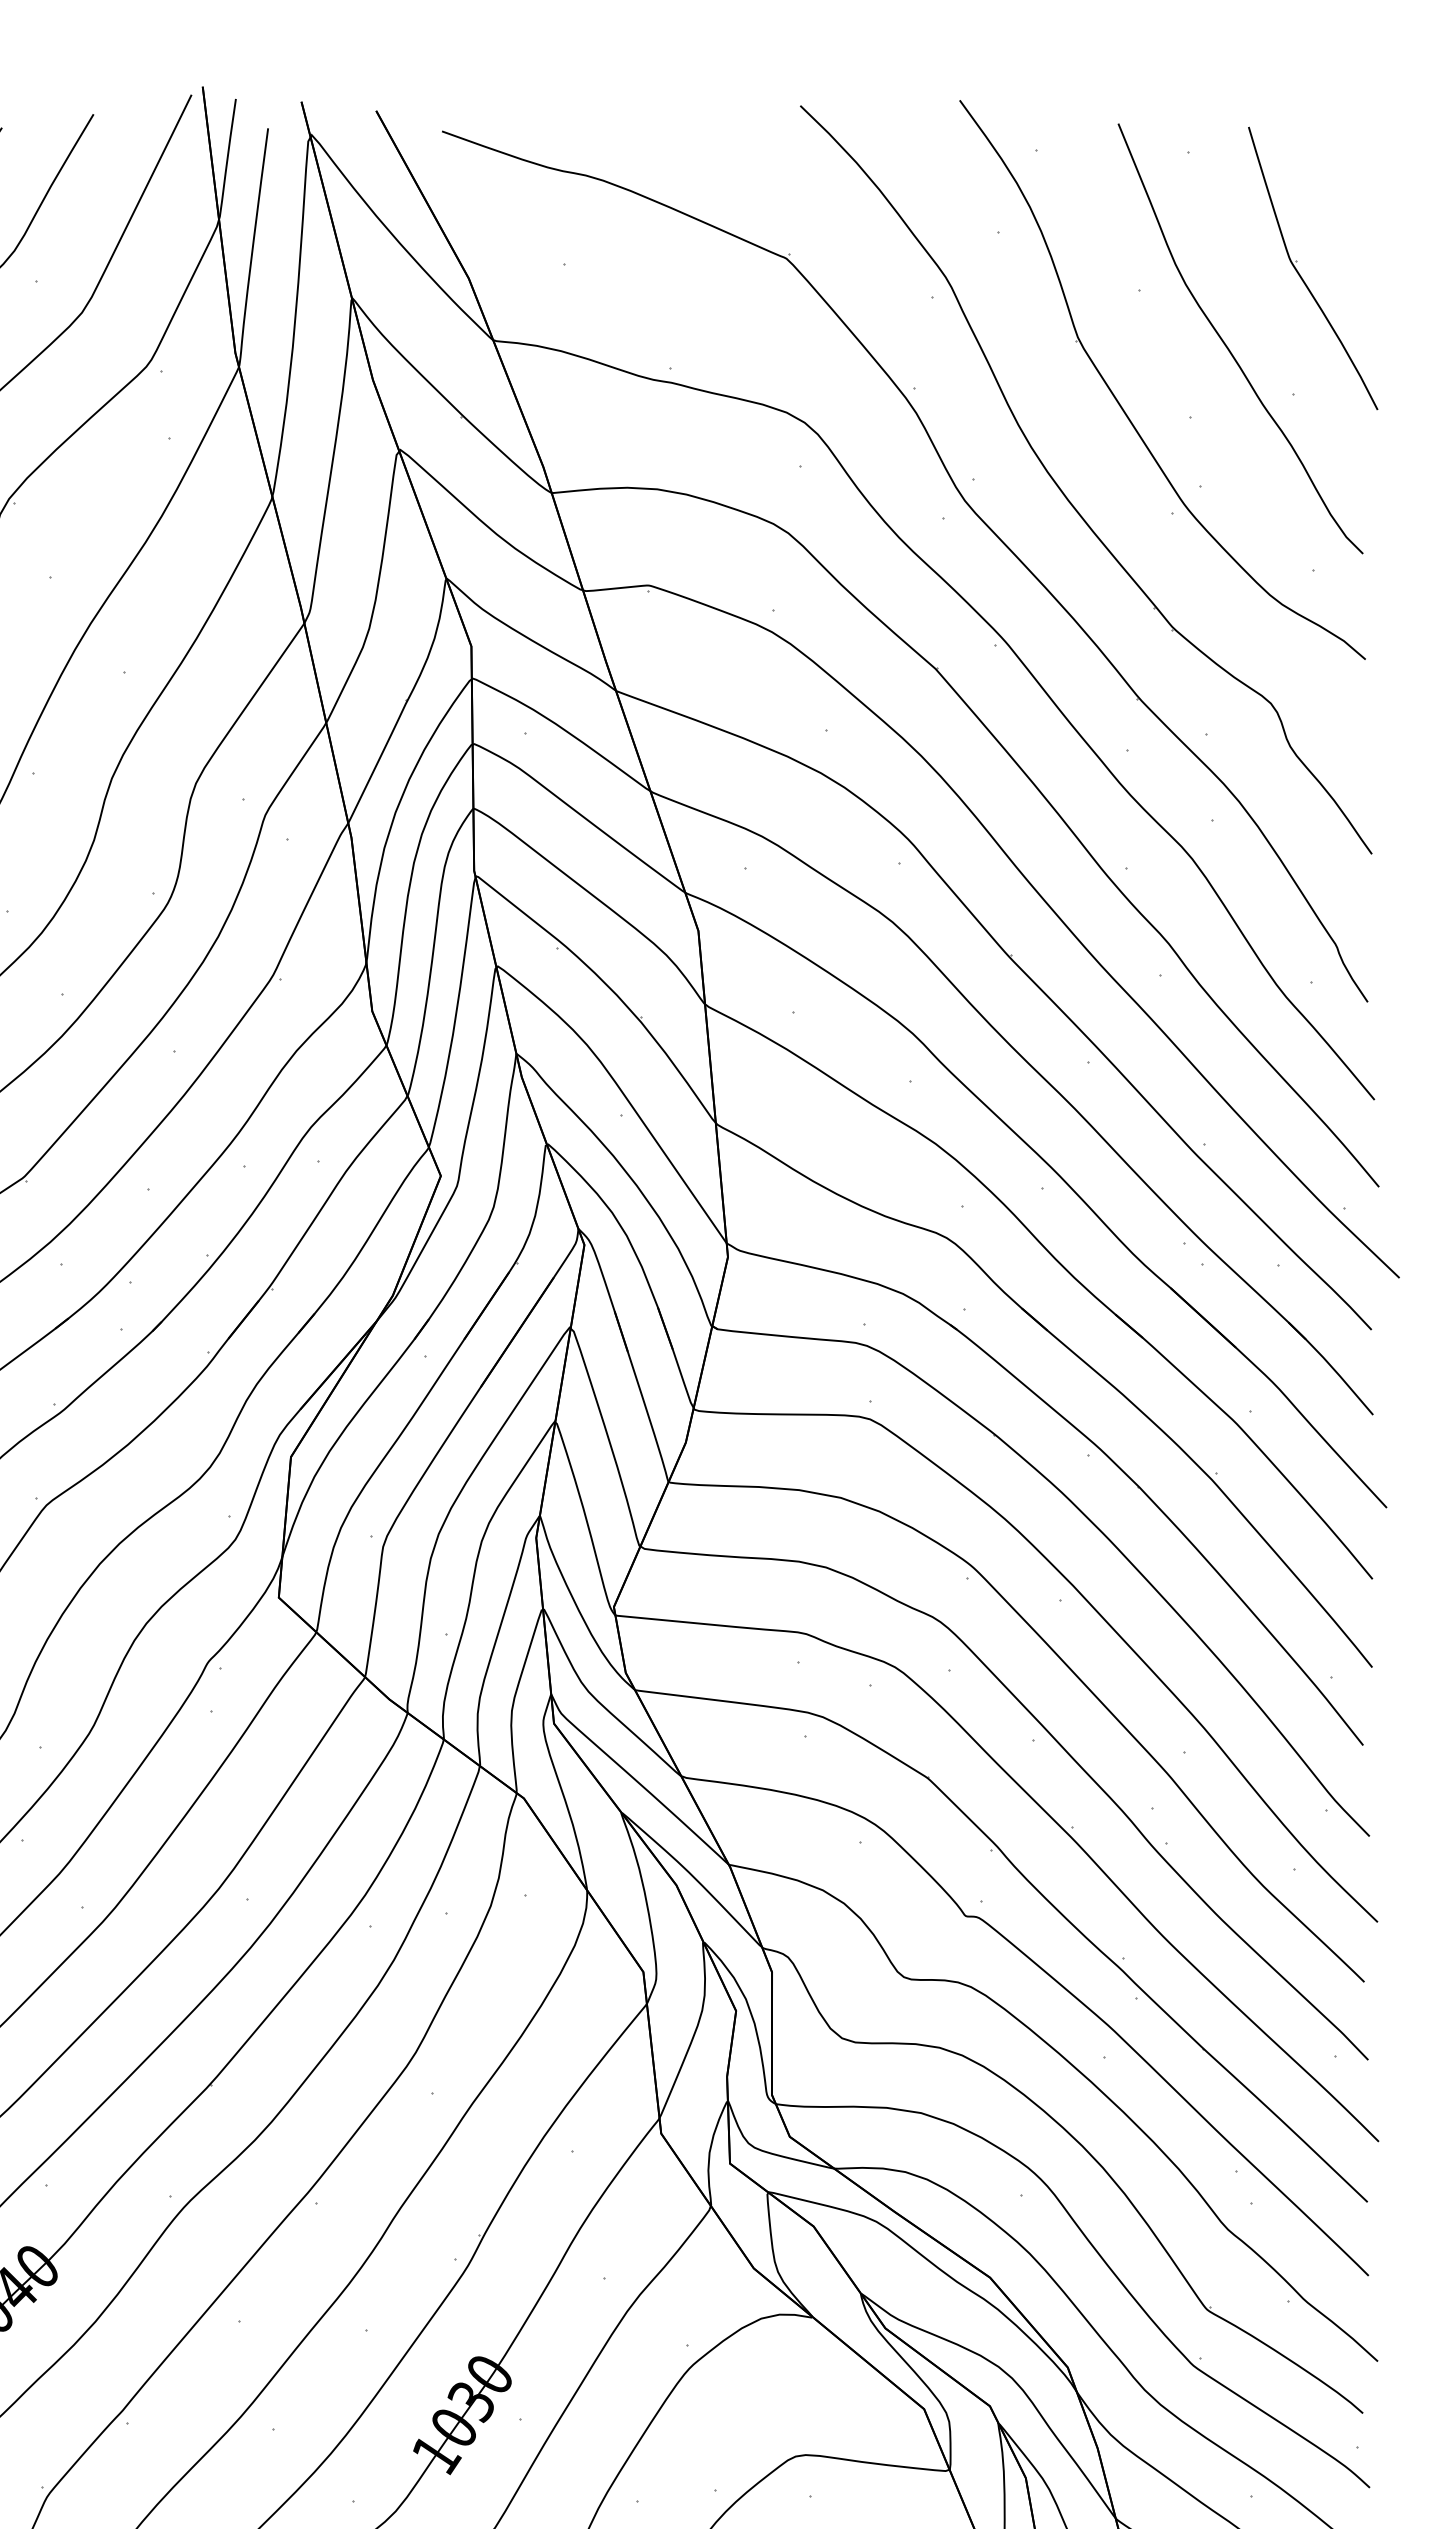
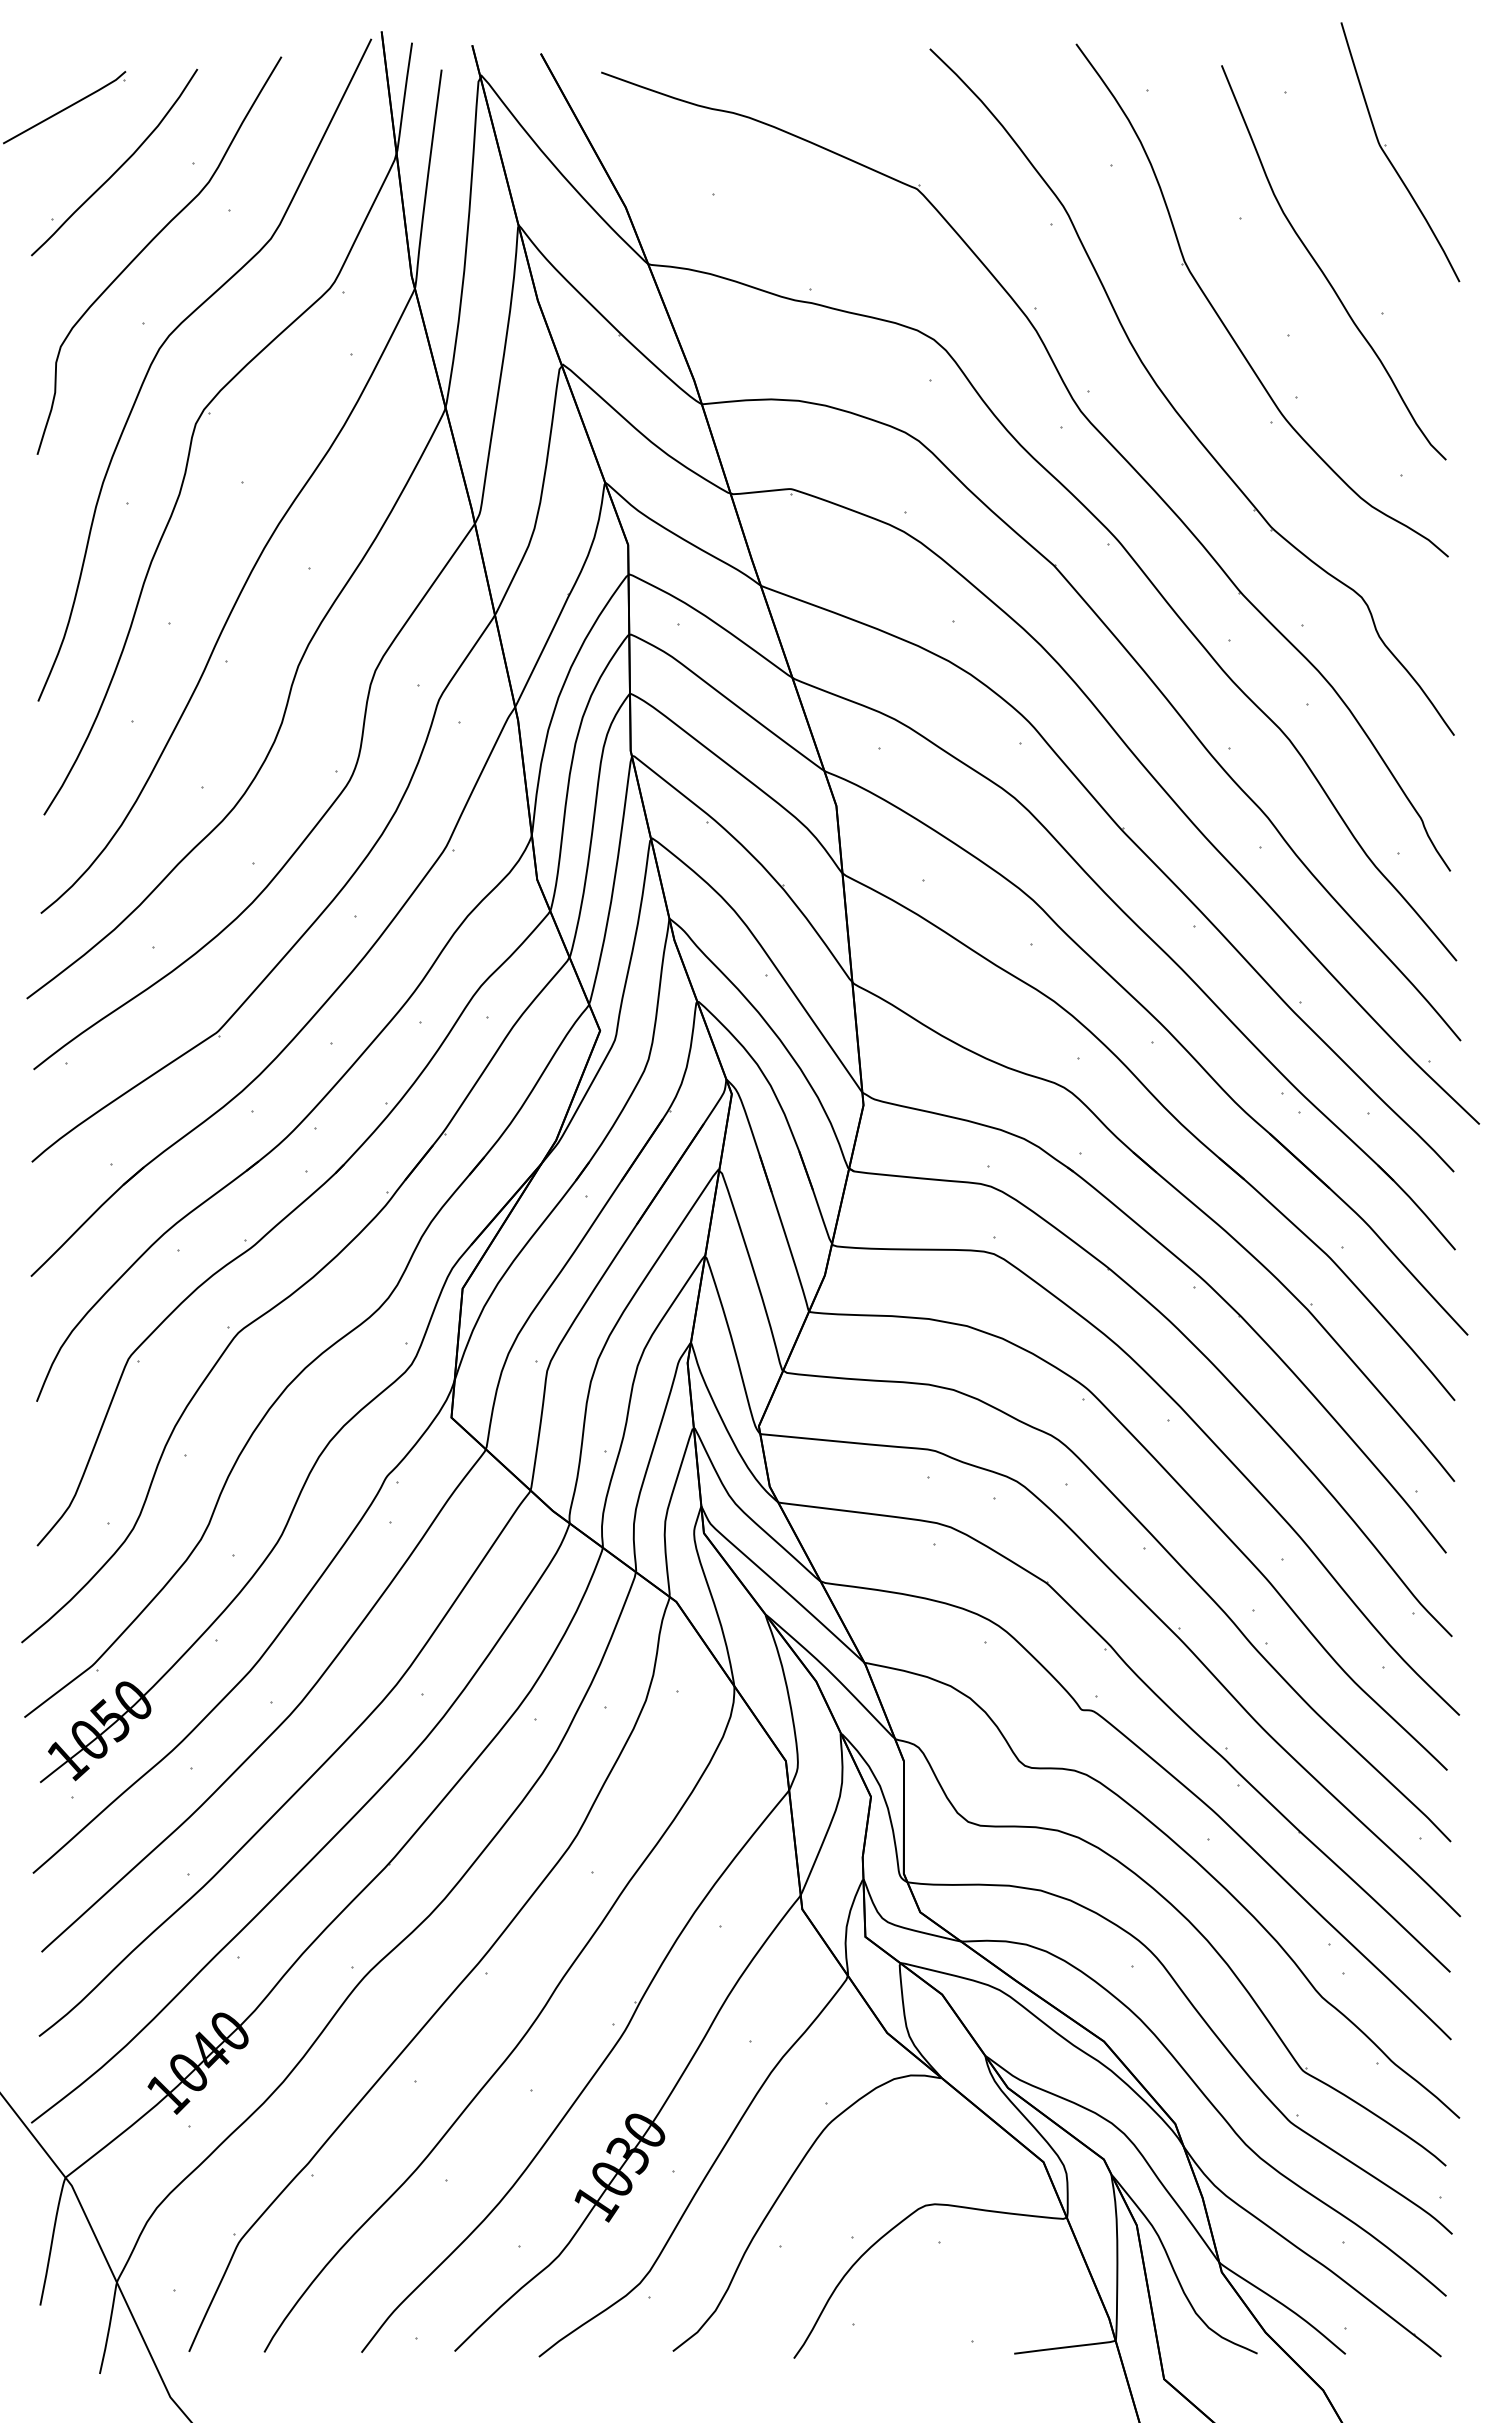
part: (1301, 275) -> (1389, 158), moved

